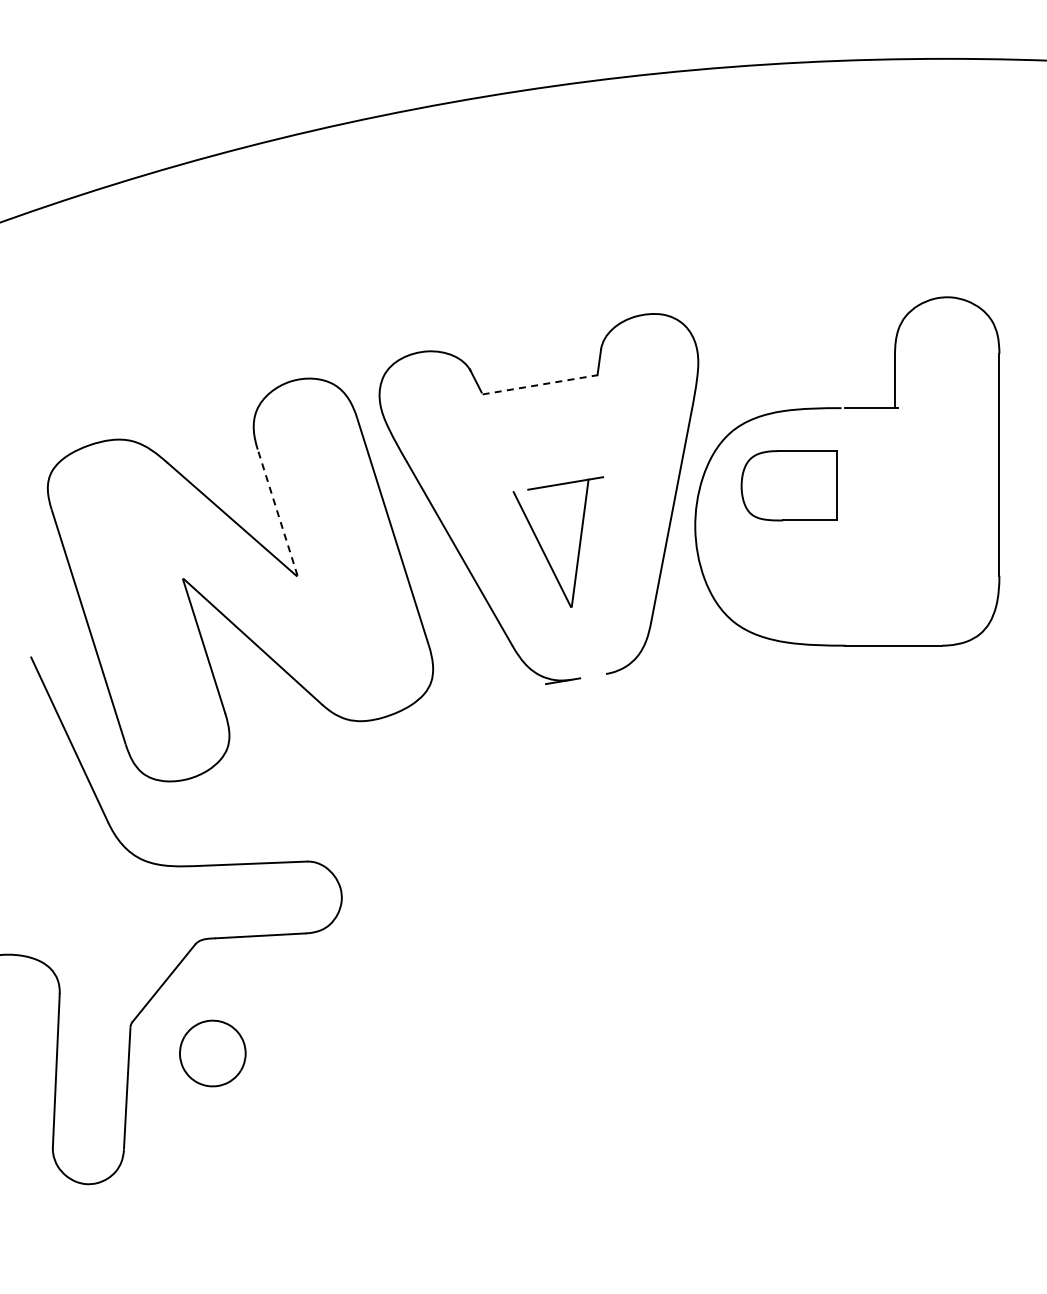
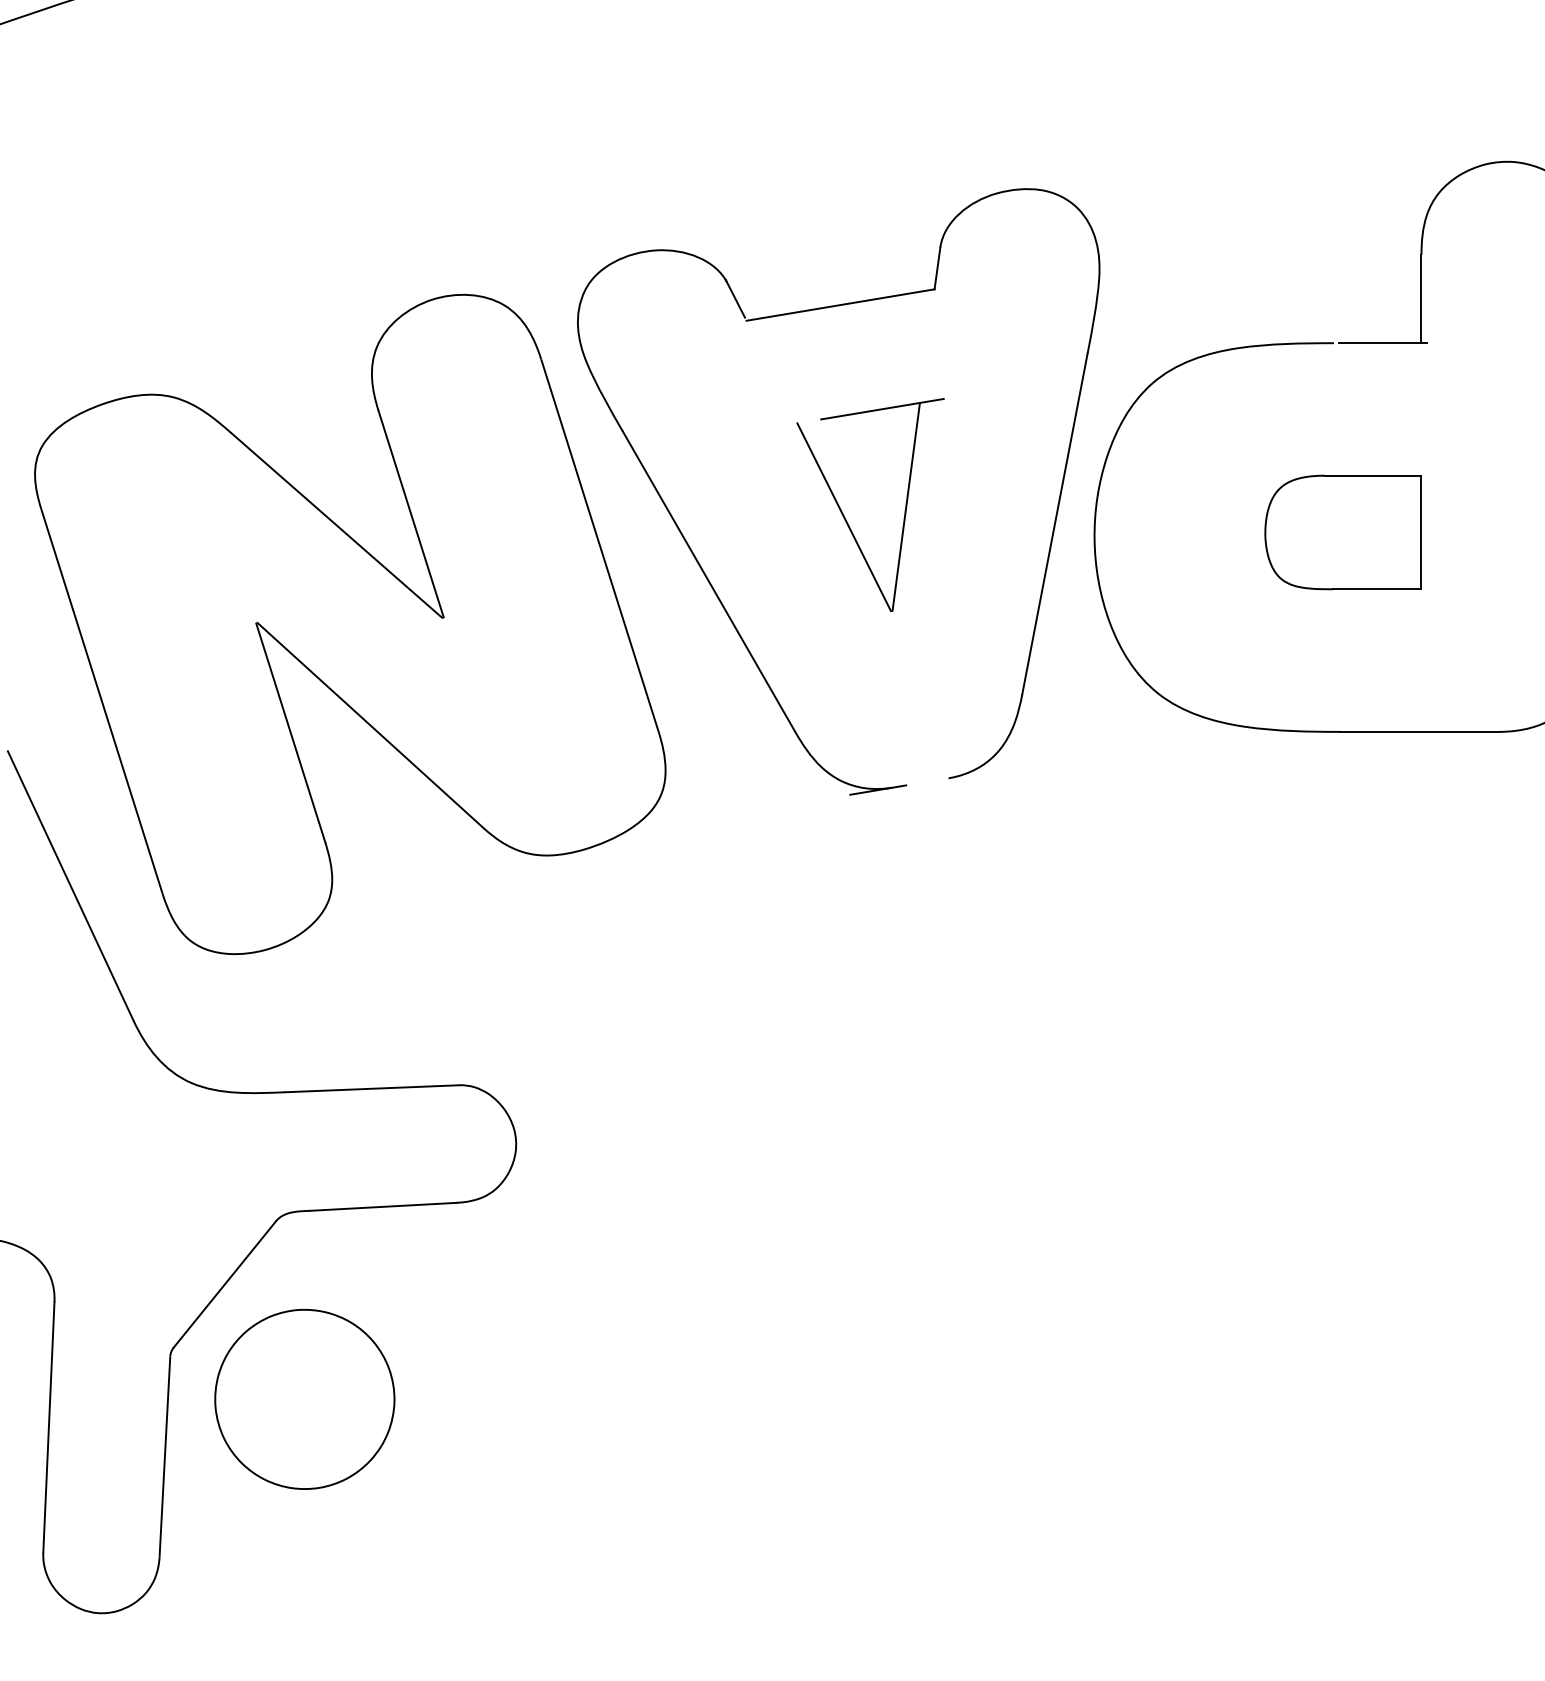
line: (540, 384) -> (841, 304), dashed -> solid
part: (788, 485) -> (1342, 531), moved
line: (277, 512) -> (410, 513), dashed -> solid
part: (543, 549) -> (846, 517), moved
part: (212, 1053) -> (304, 1399), size x1.67

